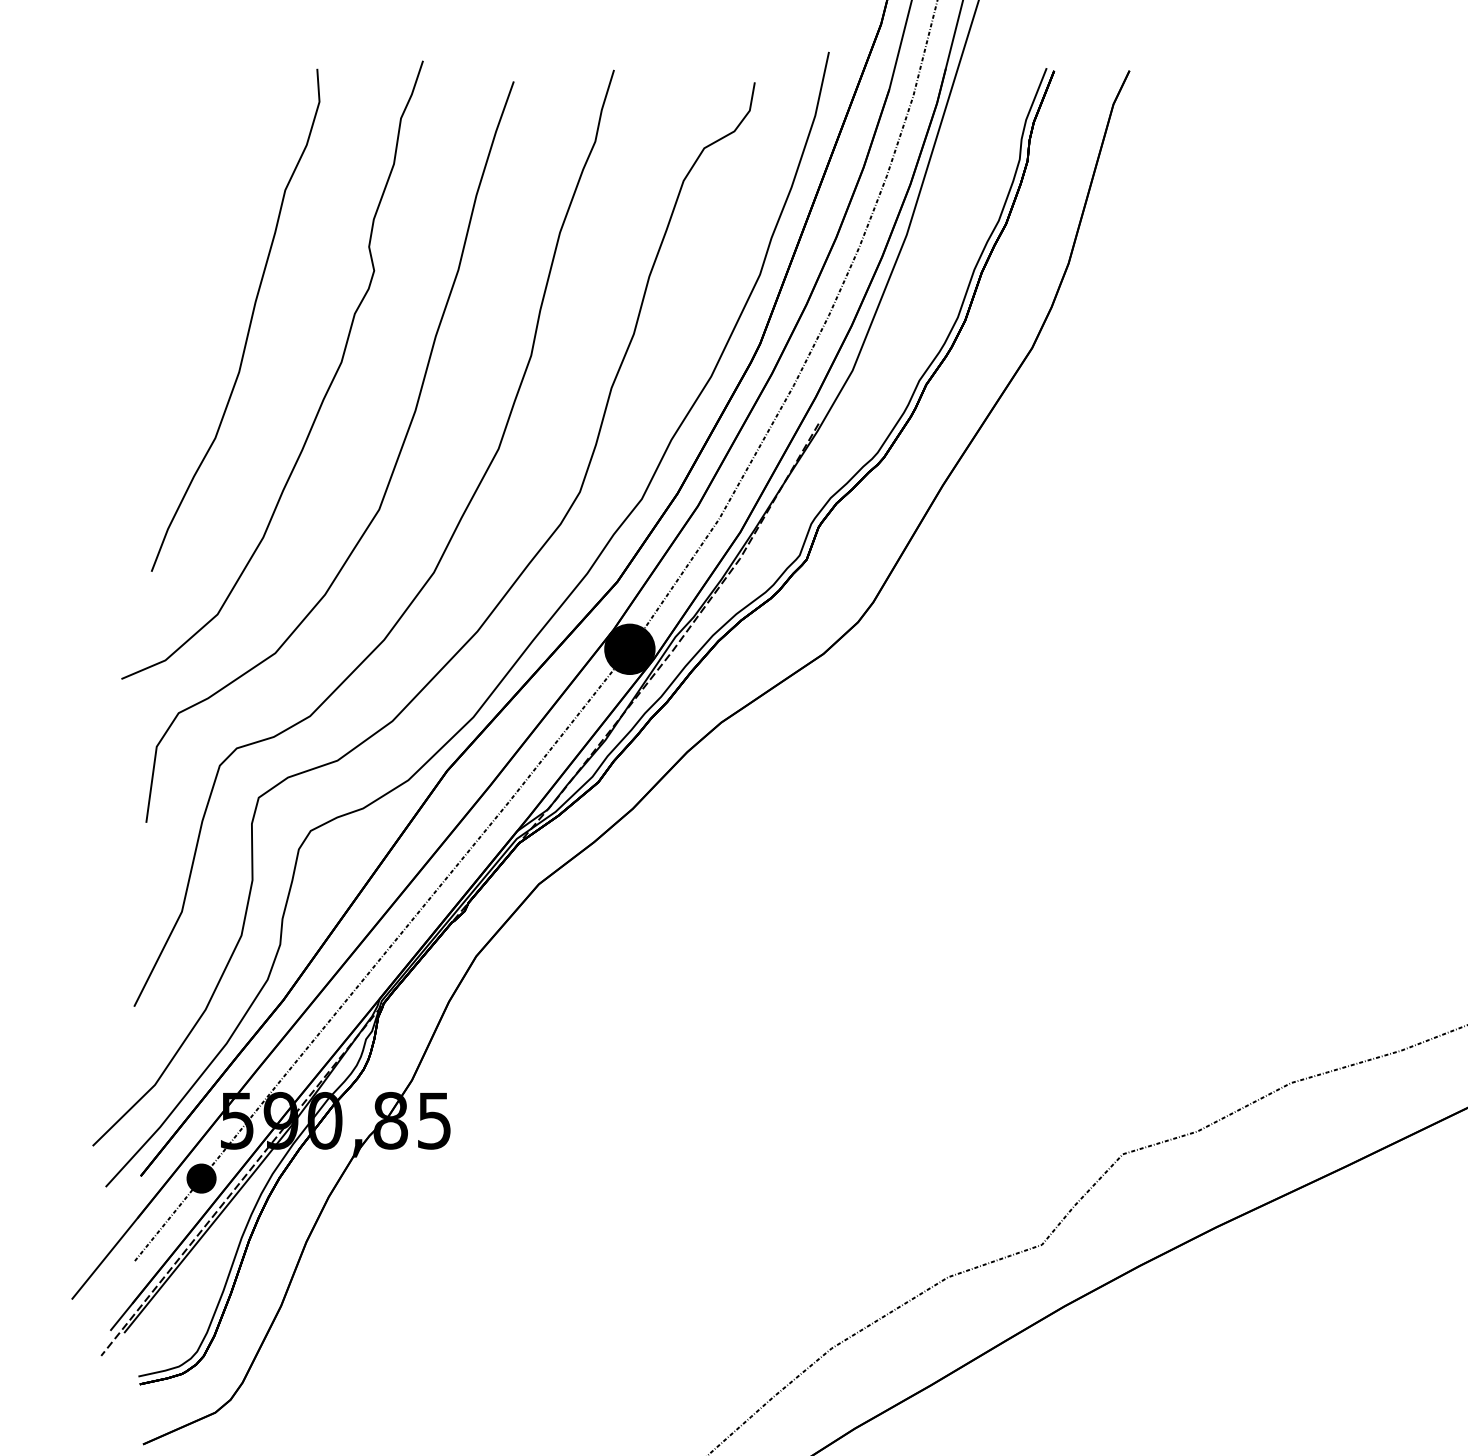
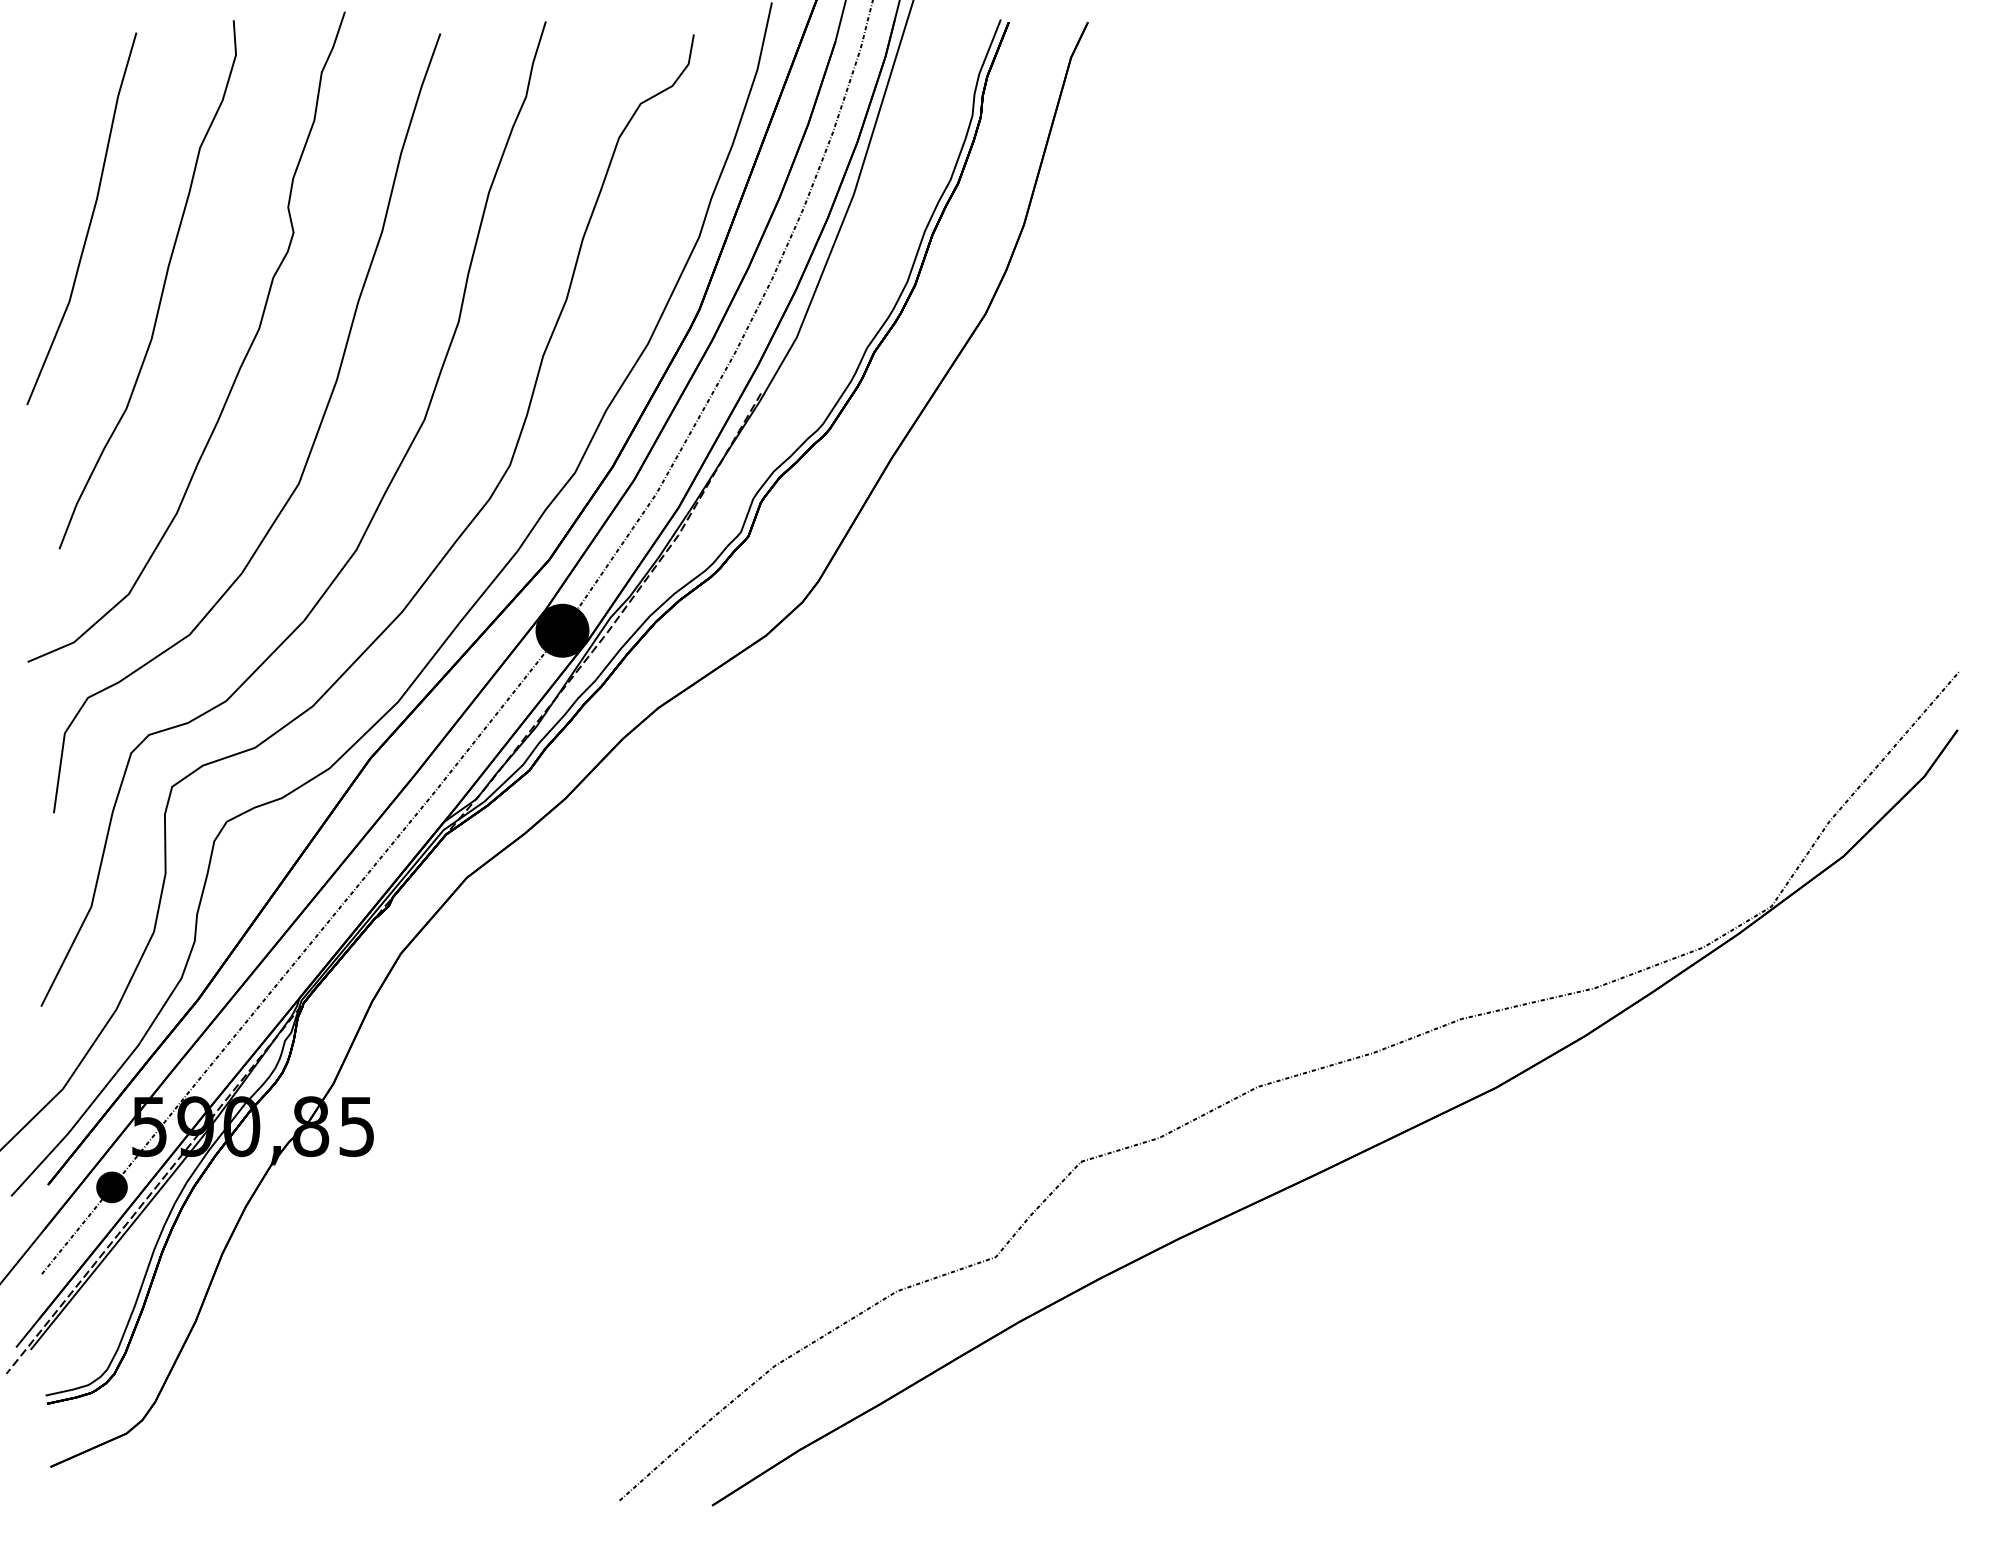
part: (180, 260) -> (89, 221), added

